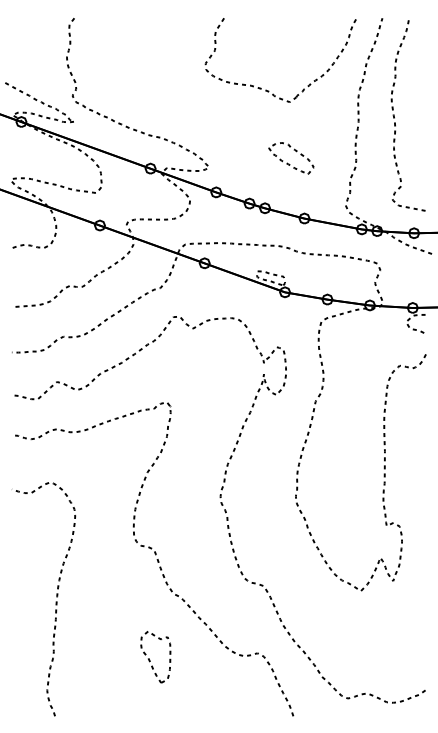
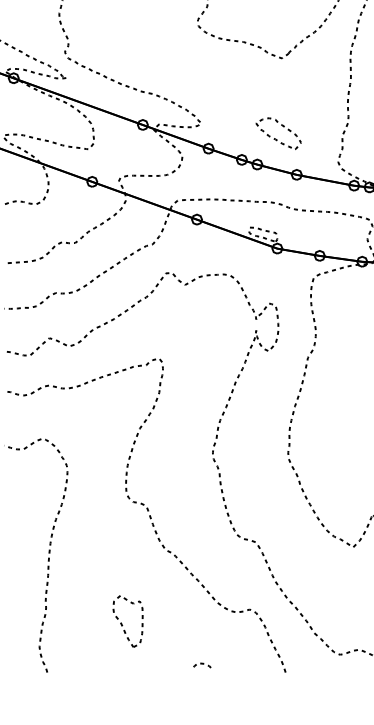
part: (291, 158) -> (278, 133), moved
part: (155, 657) -> (127, 621), moved
curve: (209, 708) -> (201, 664), added

